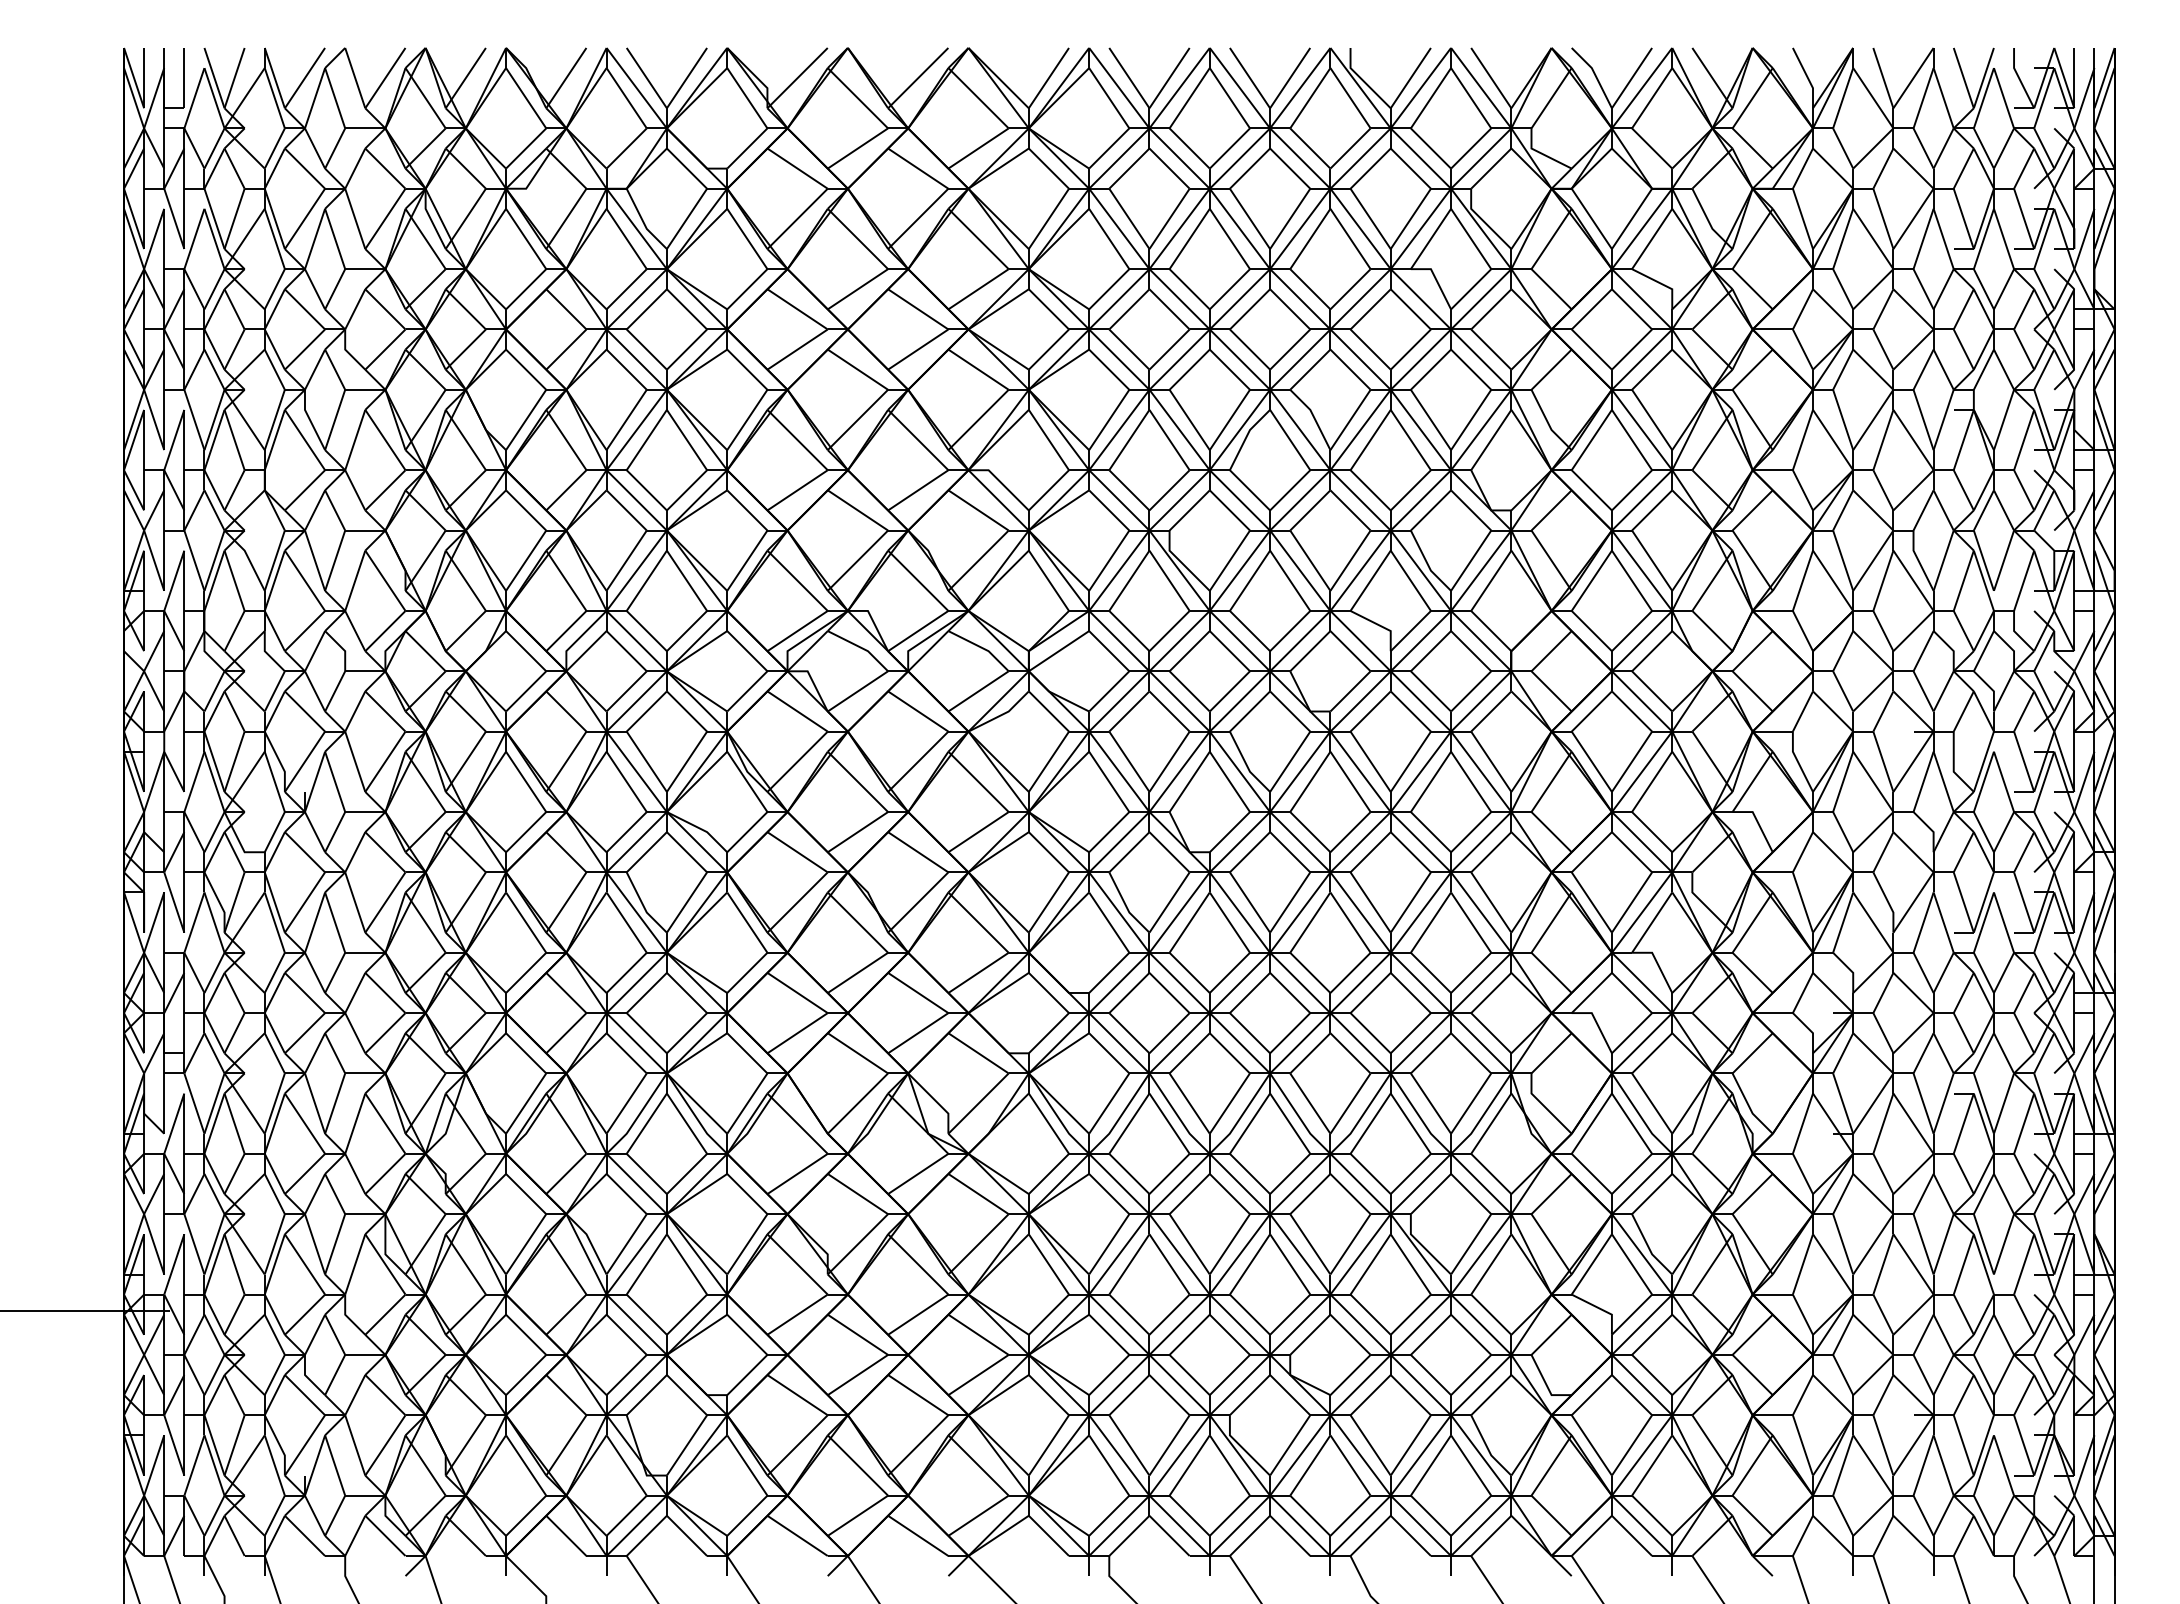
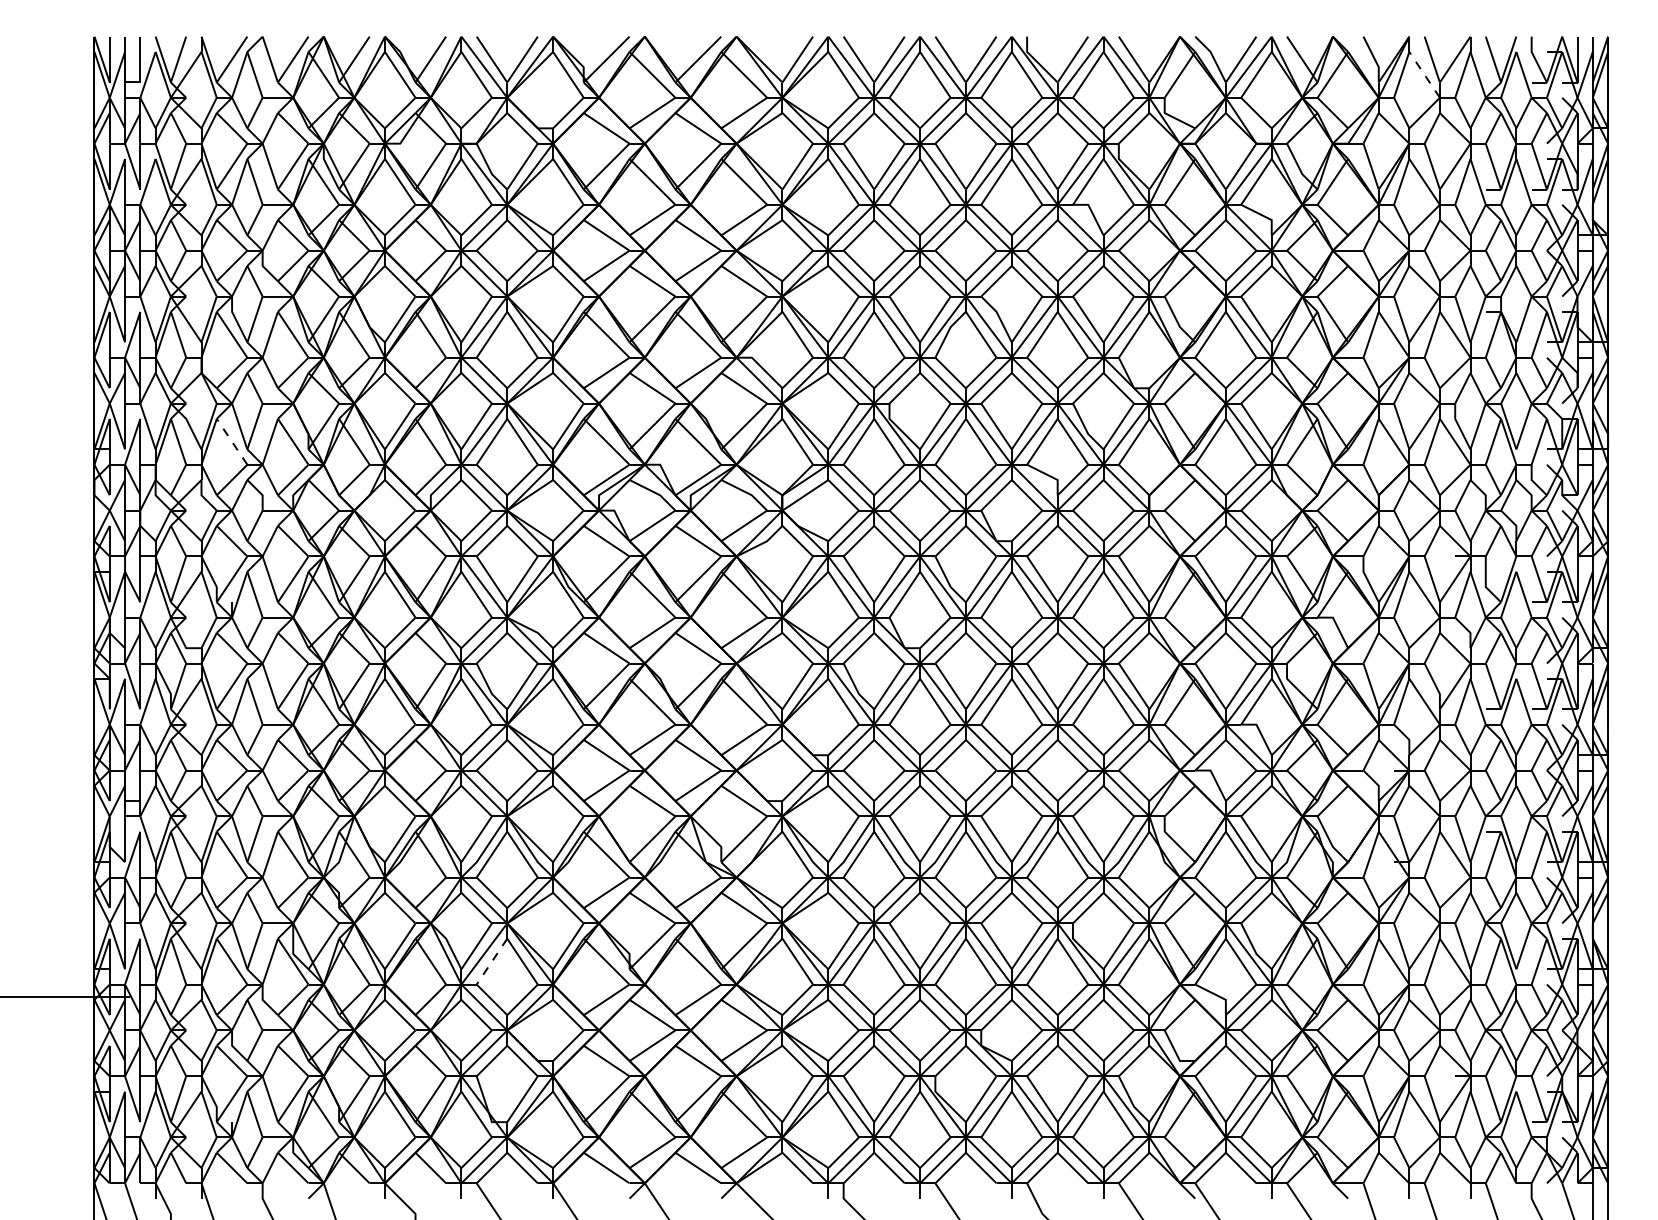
line: (1873, 97) -> (1424, 74), solid -> dashed
line: (304, 580) -> (231, 441), solid -> dashed
line: (646, 1264) -> (491, 961), solid -> dashed

